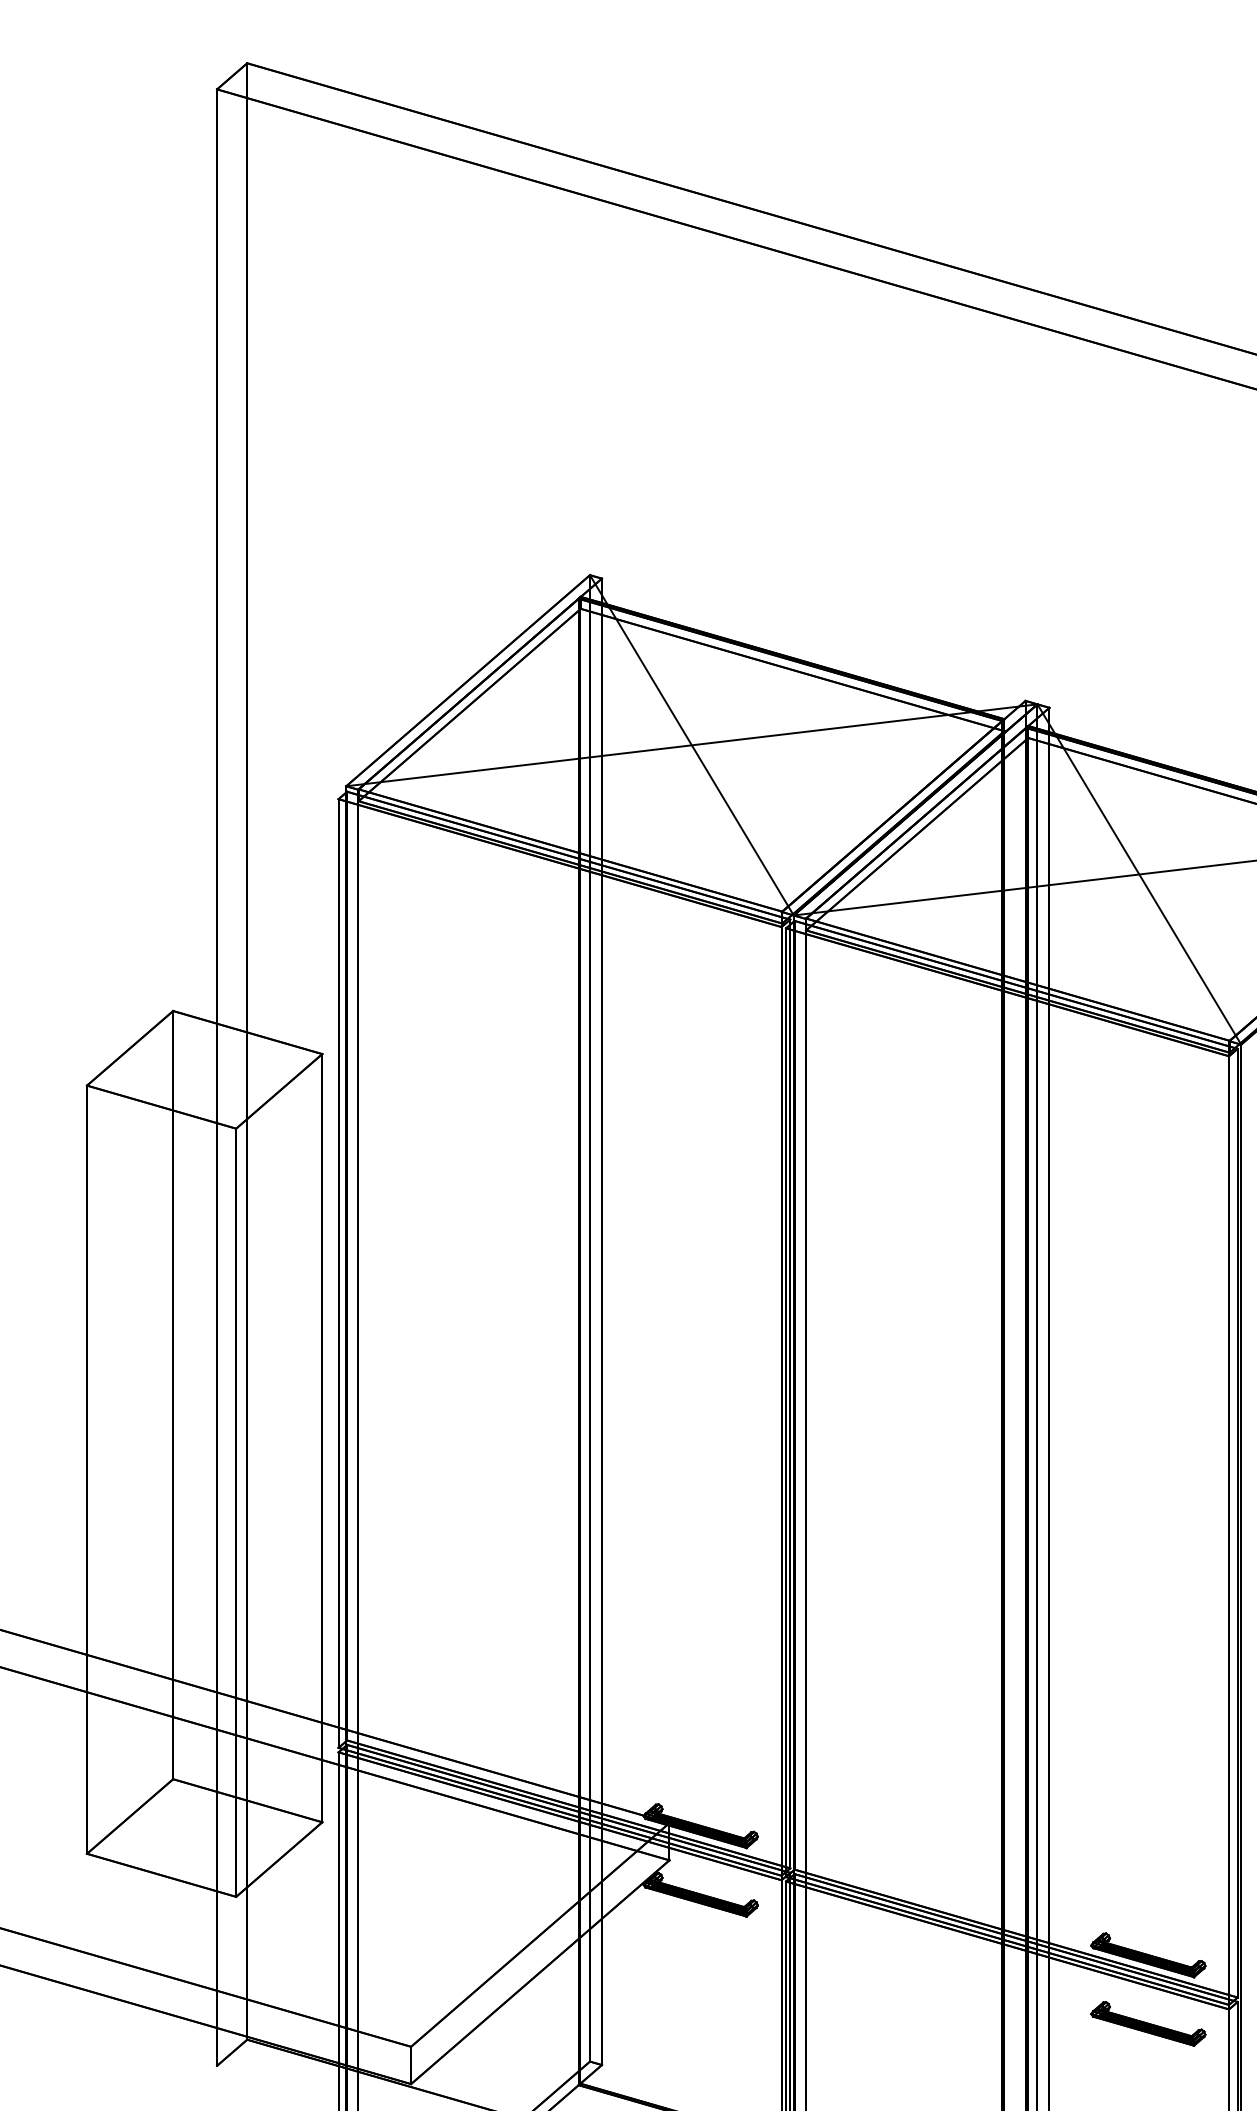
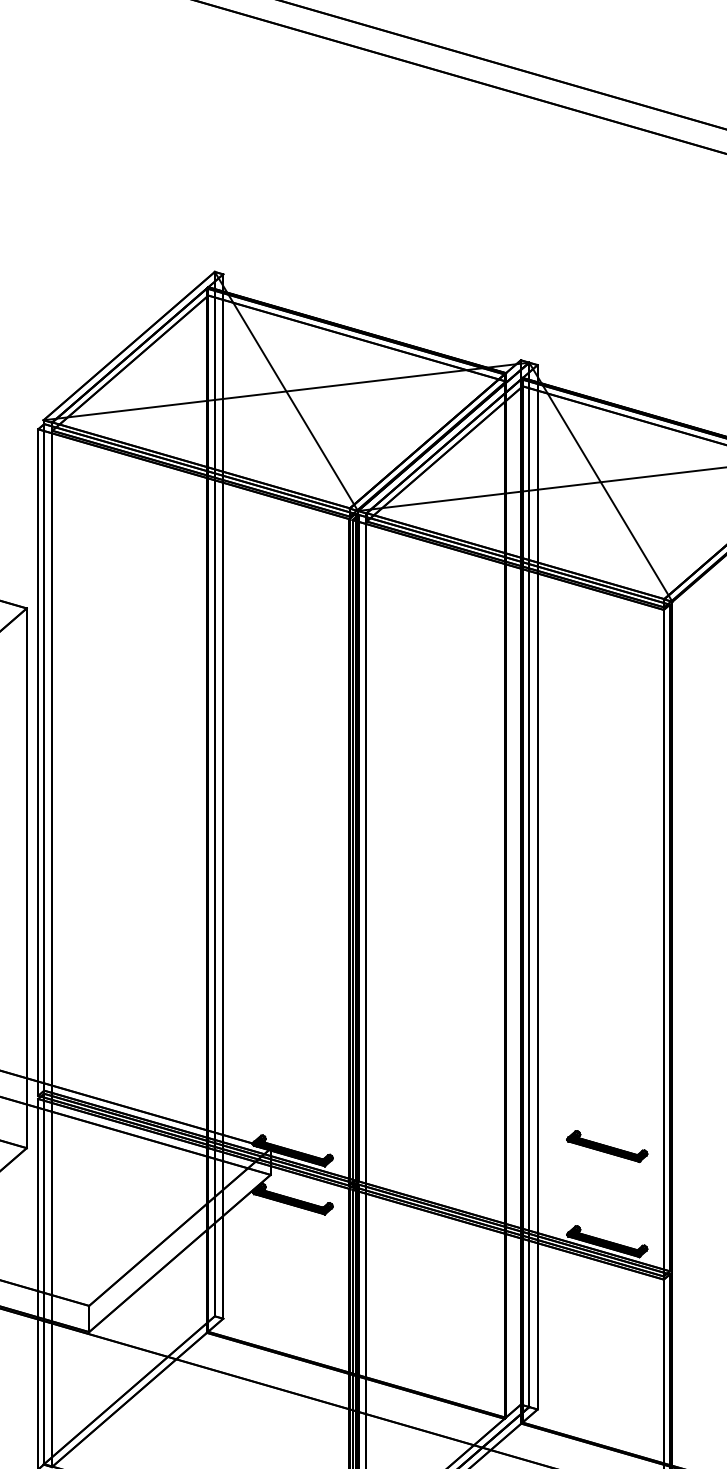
part: (1148, 2023) -> (607, 1146), moved

